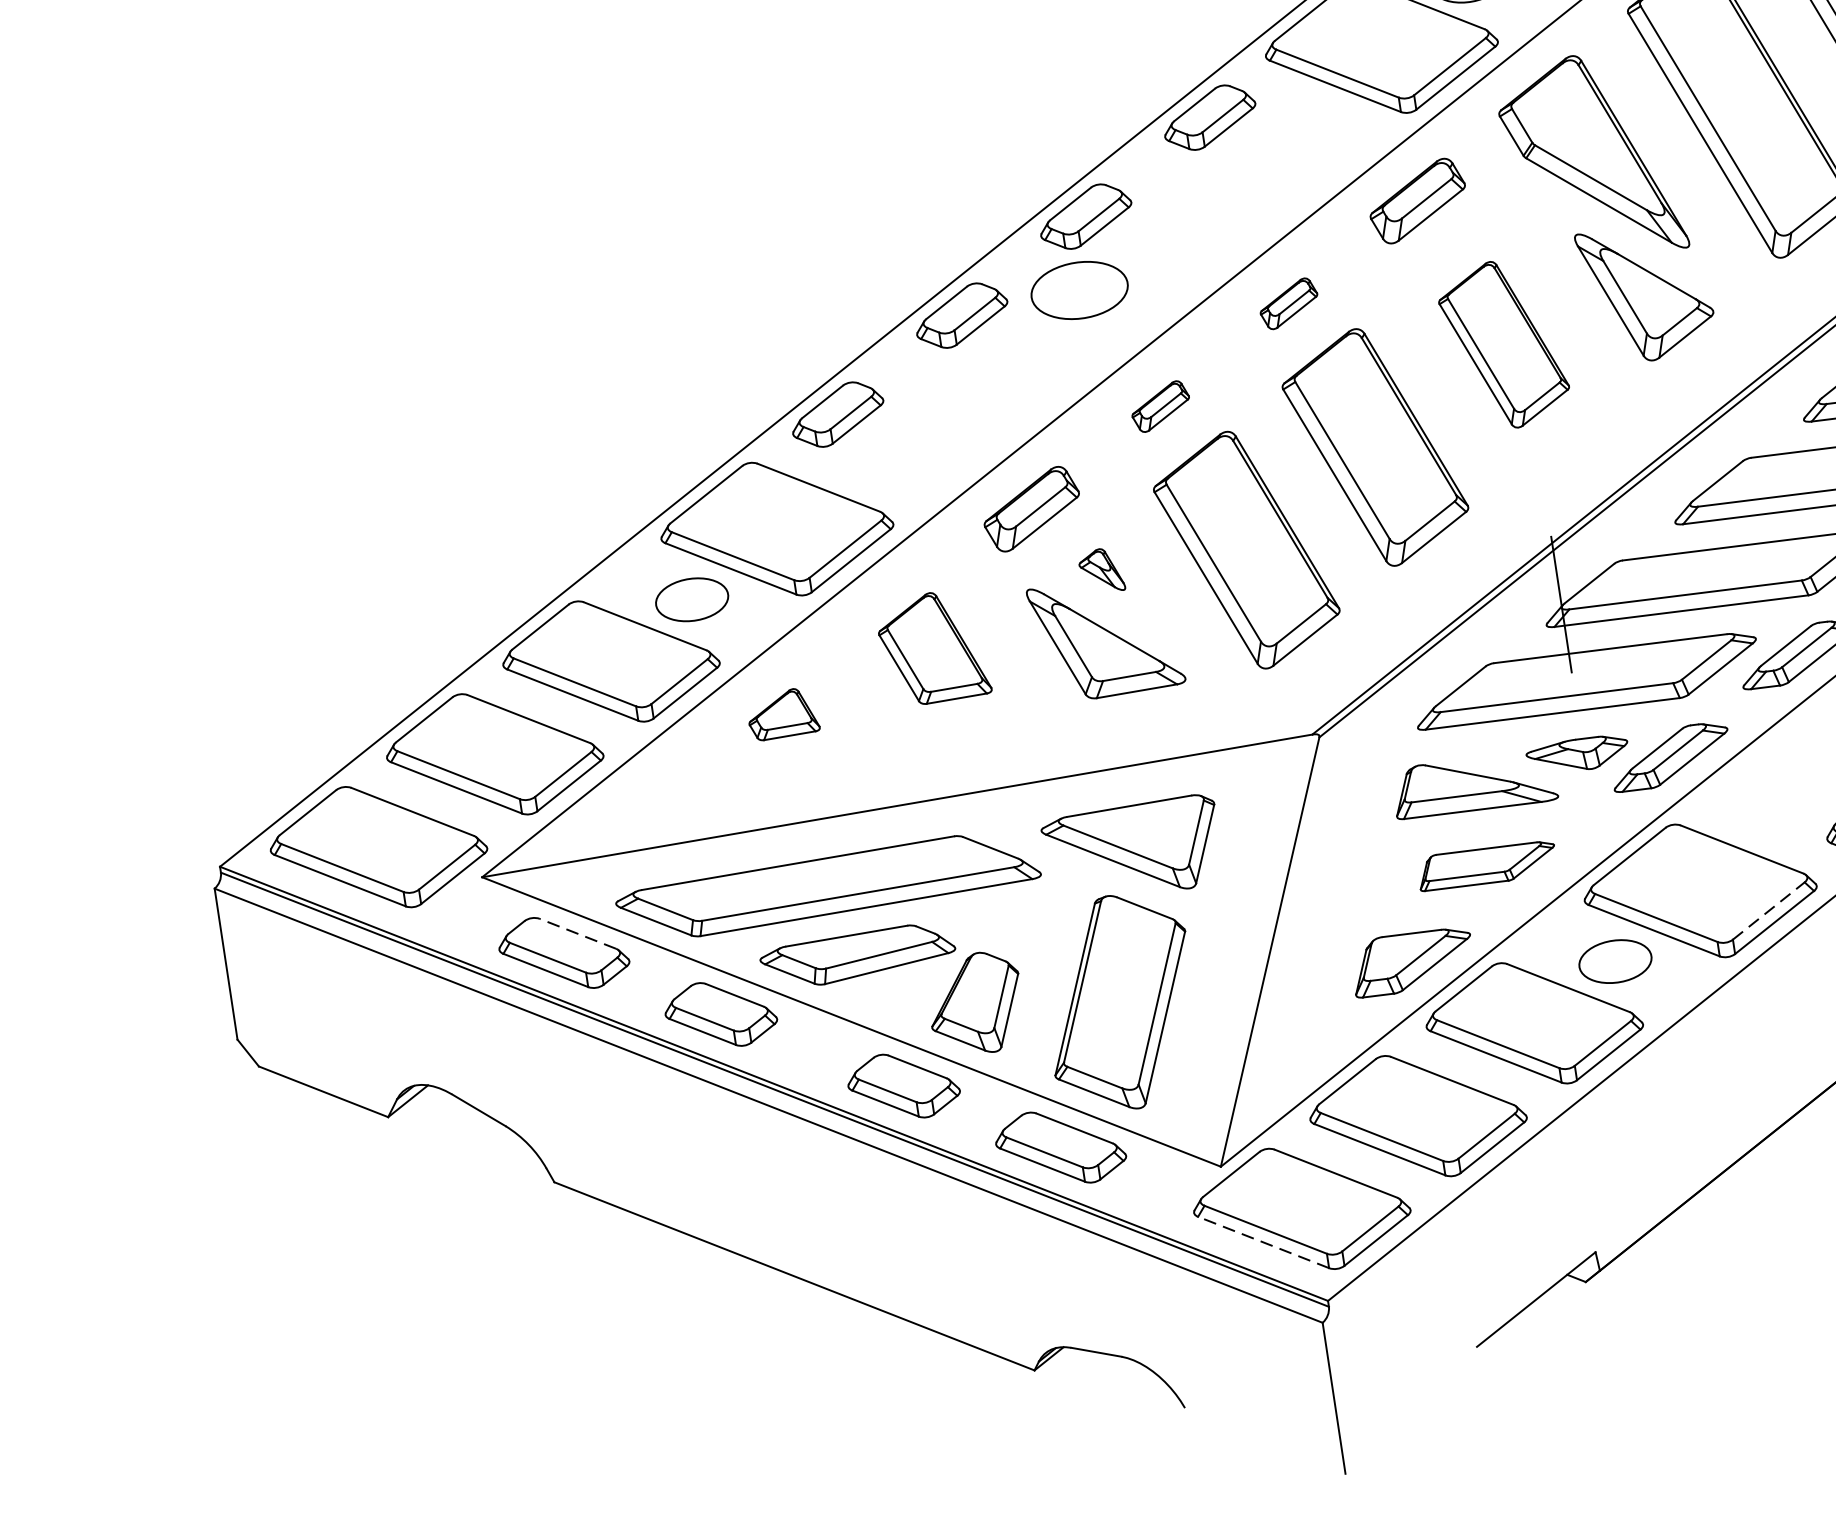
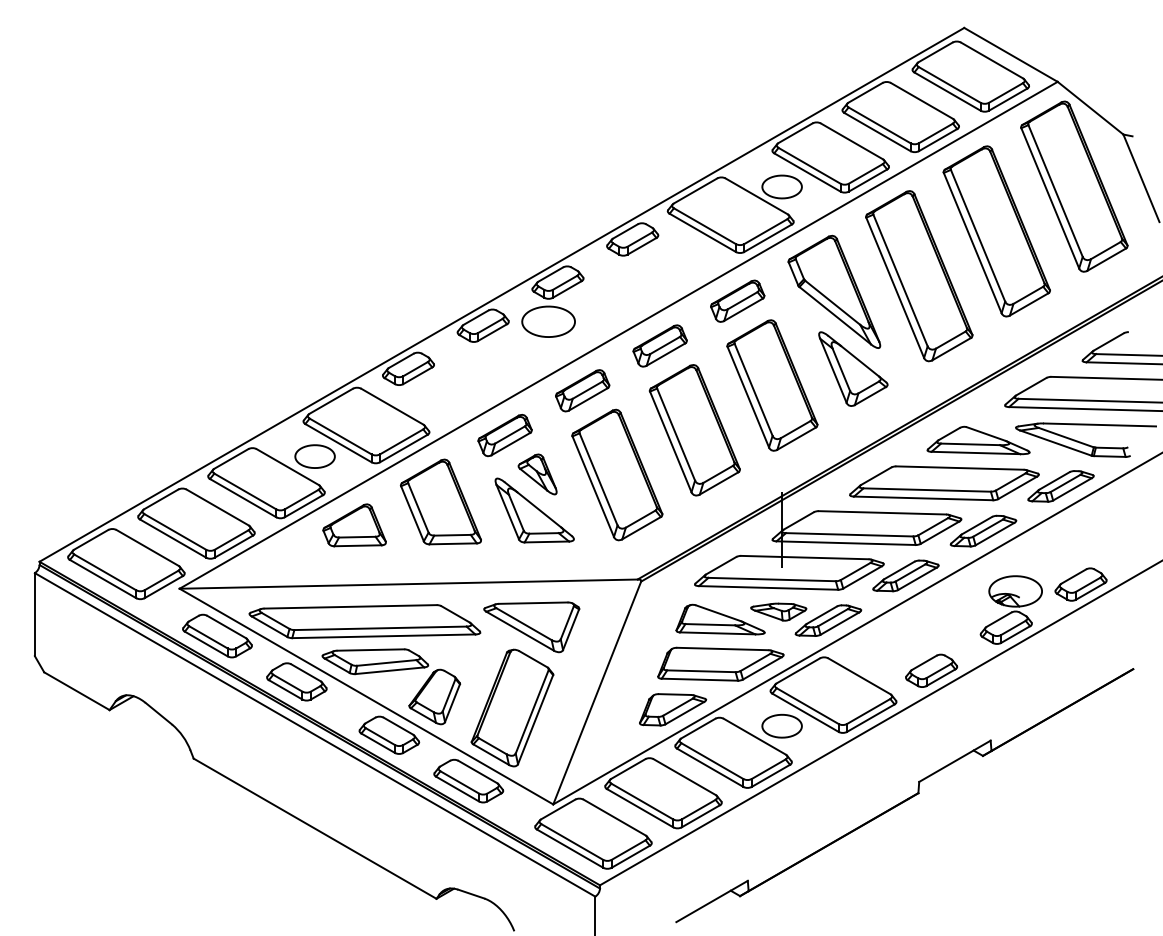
part: (1287, 303) -> (659, 345), size x1.67
part: (1504, 344) -> (772, 385), size x1.43
part: (1160, 406) -> (582, 390), size x1.67
part: (1101, 571) -> (537, 474), size x1.67
part: (932, 646) -> (440, 501), size x1.43
part: (782, 714) -> (354, 525), size x1.67
part: (1486, 864) -> (720, 663), size x1.67
line: (1768, 911) -> (868, 711), dashed -> solid
line: (577, 933) -> (226, 626), dashed -> solid
line: (1262, 1242) -> (569, 848), dashed -> solid

